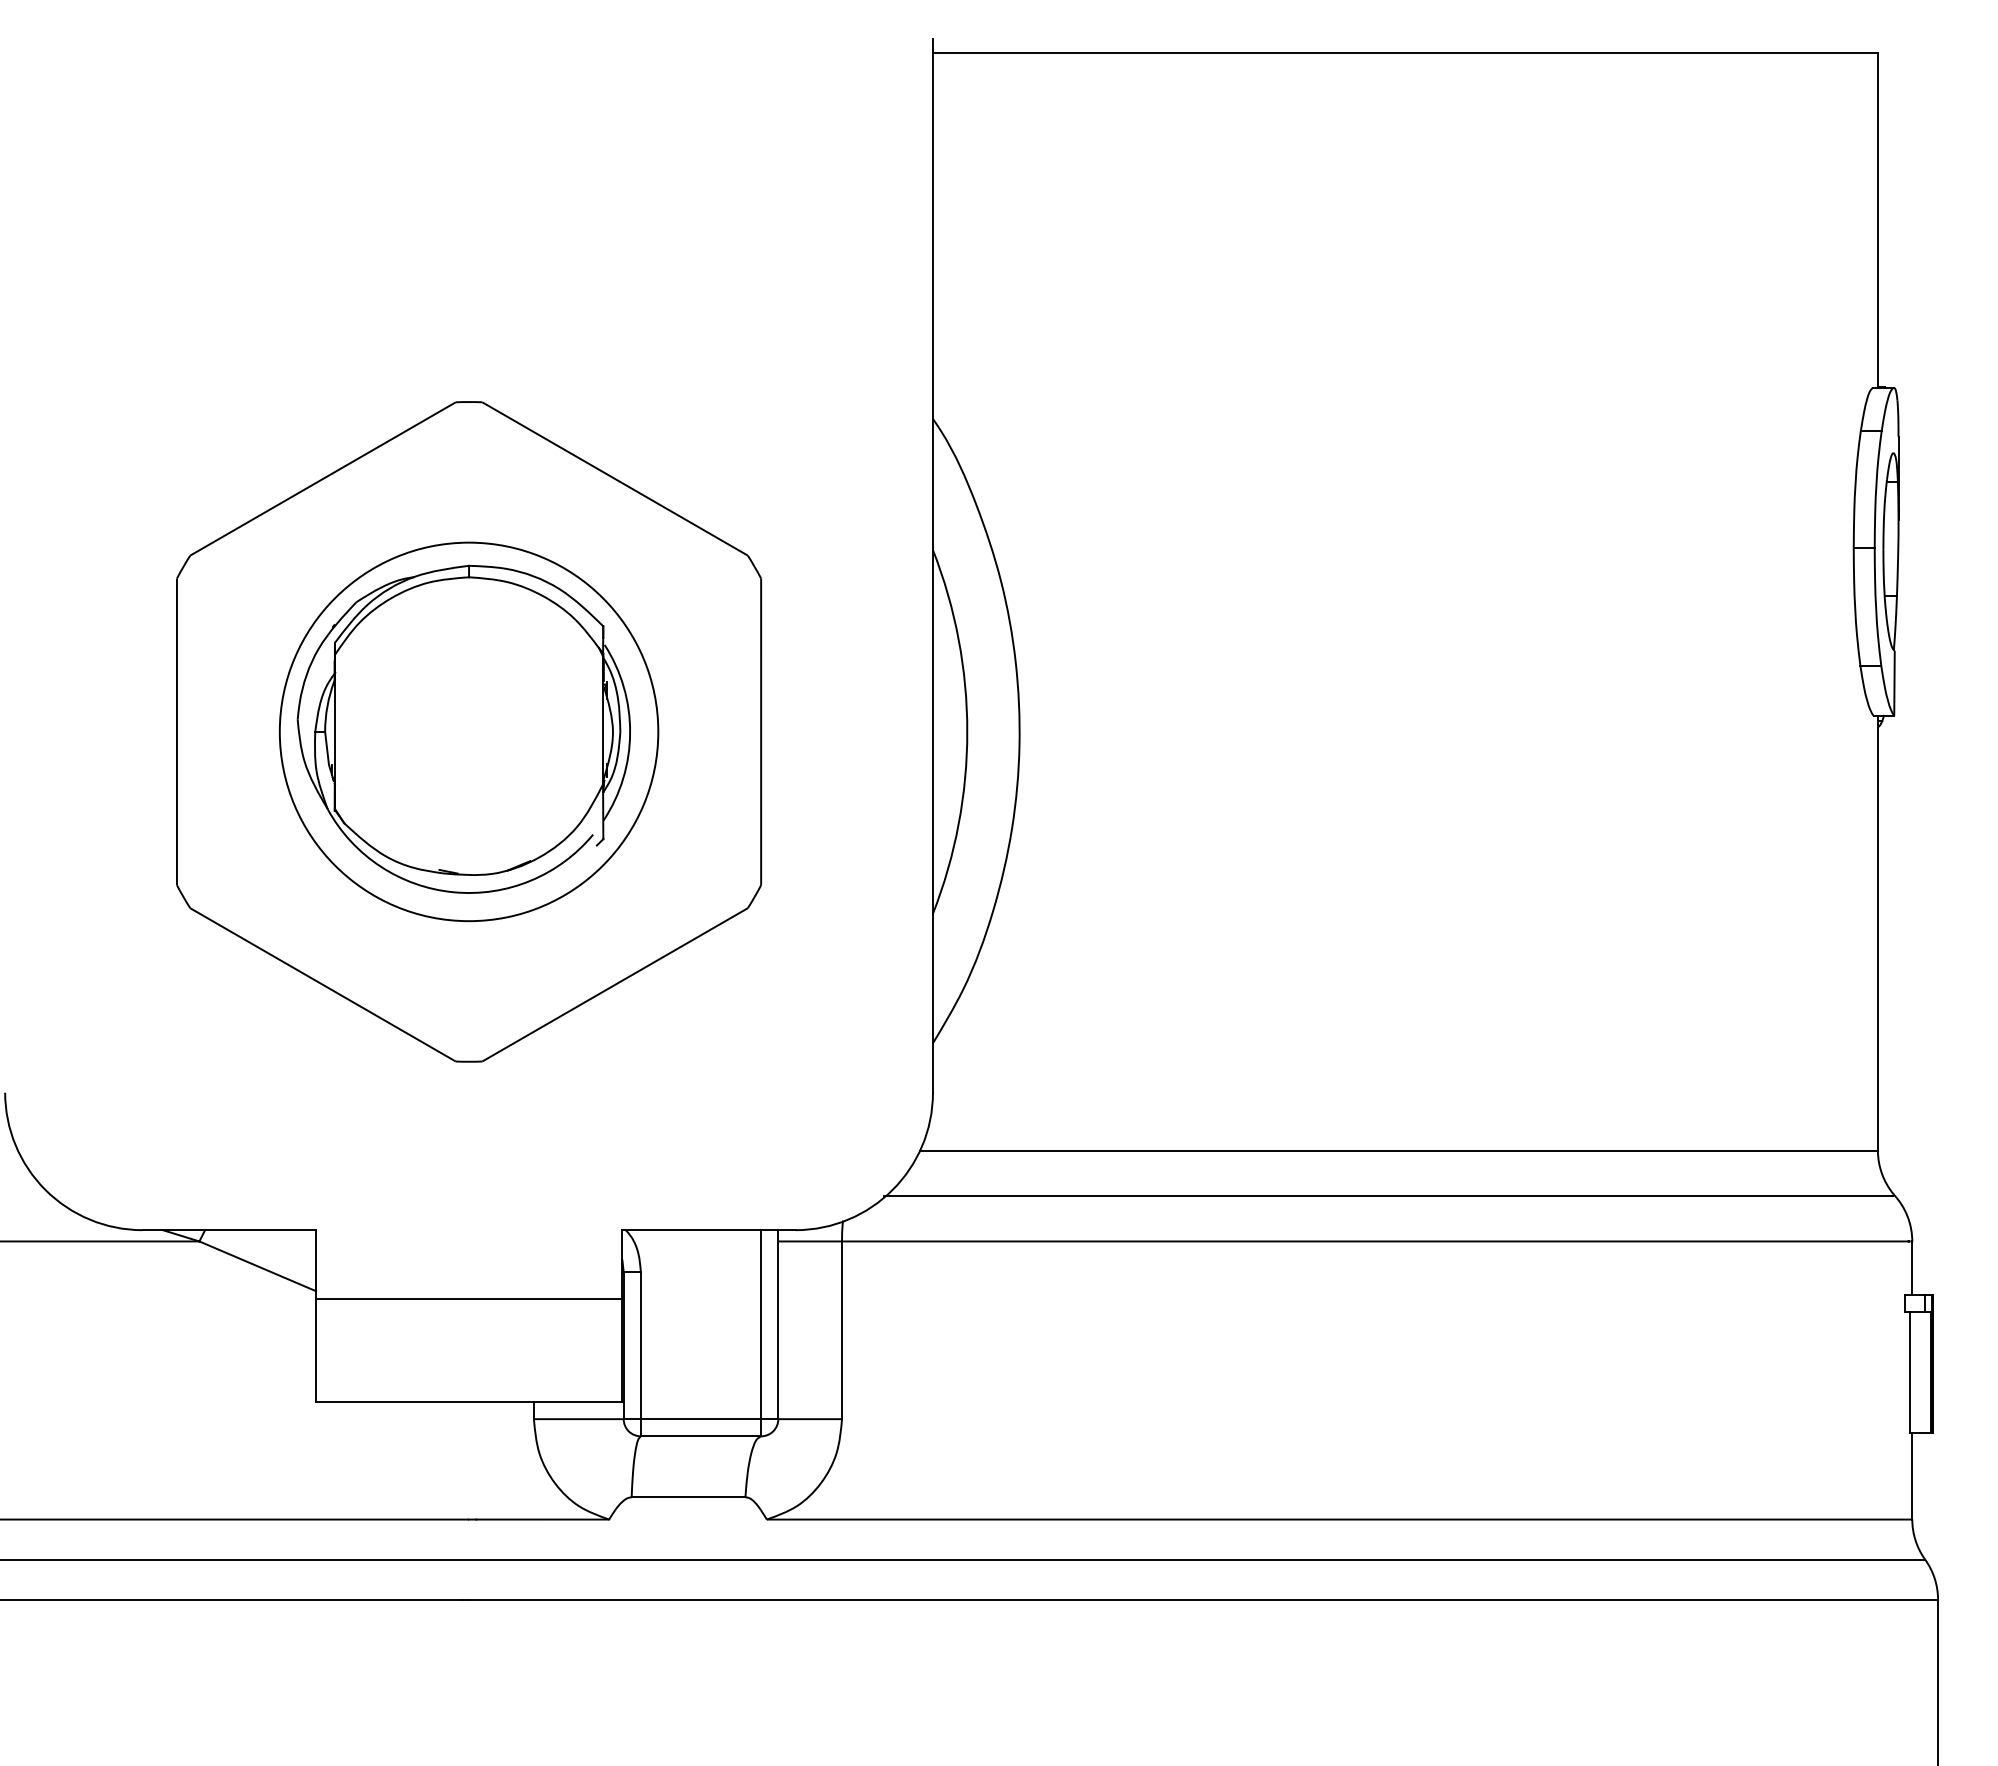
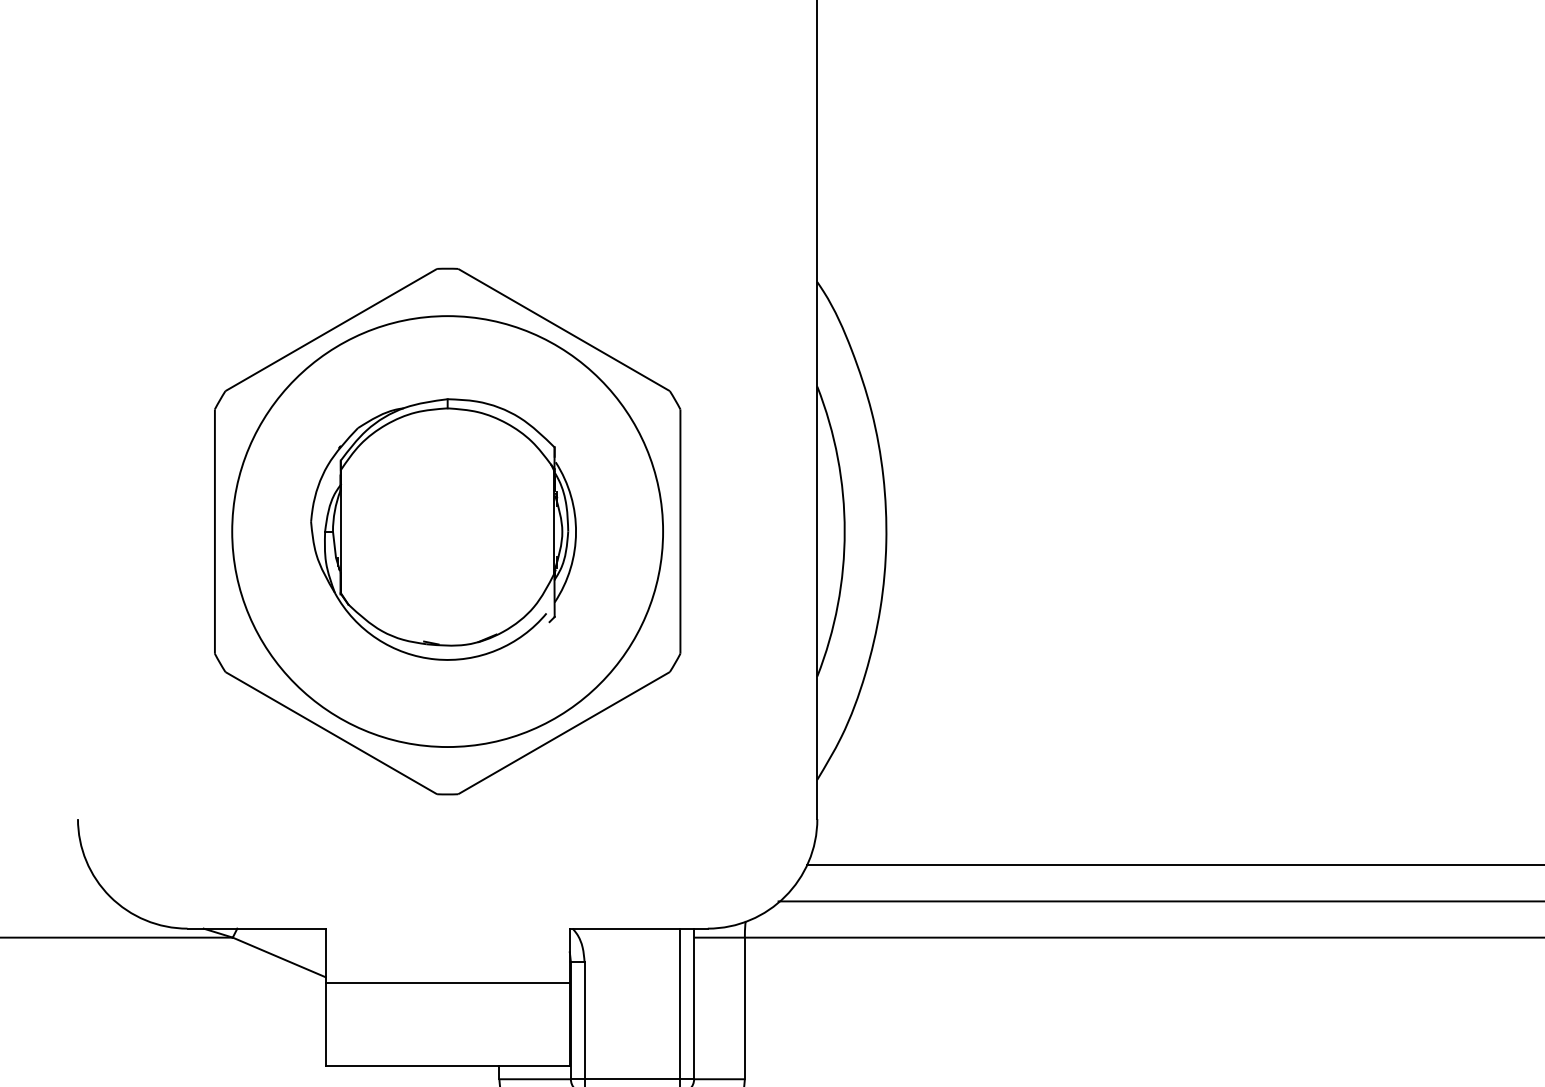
circle: (468, 731) -> (447, 531), size x1.43

